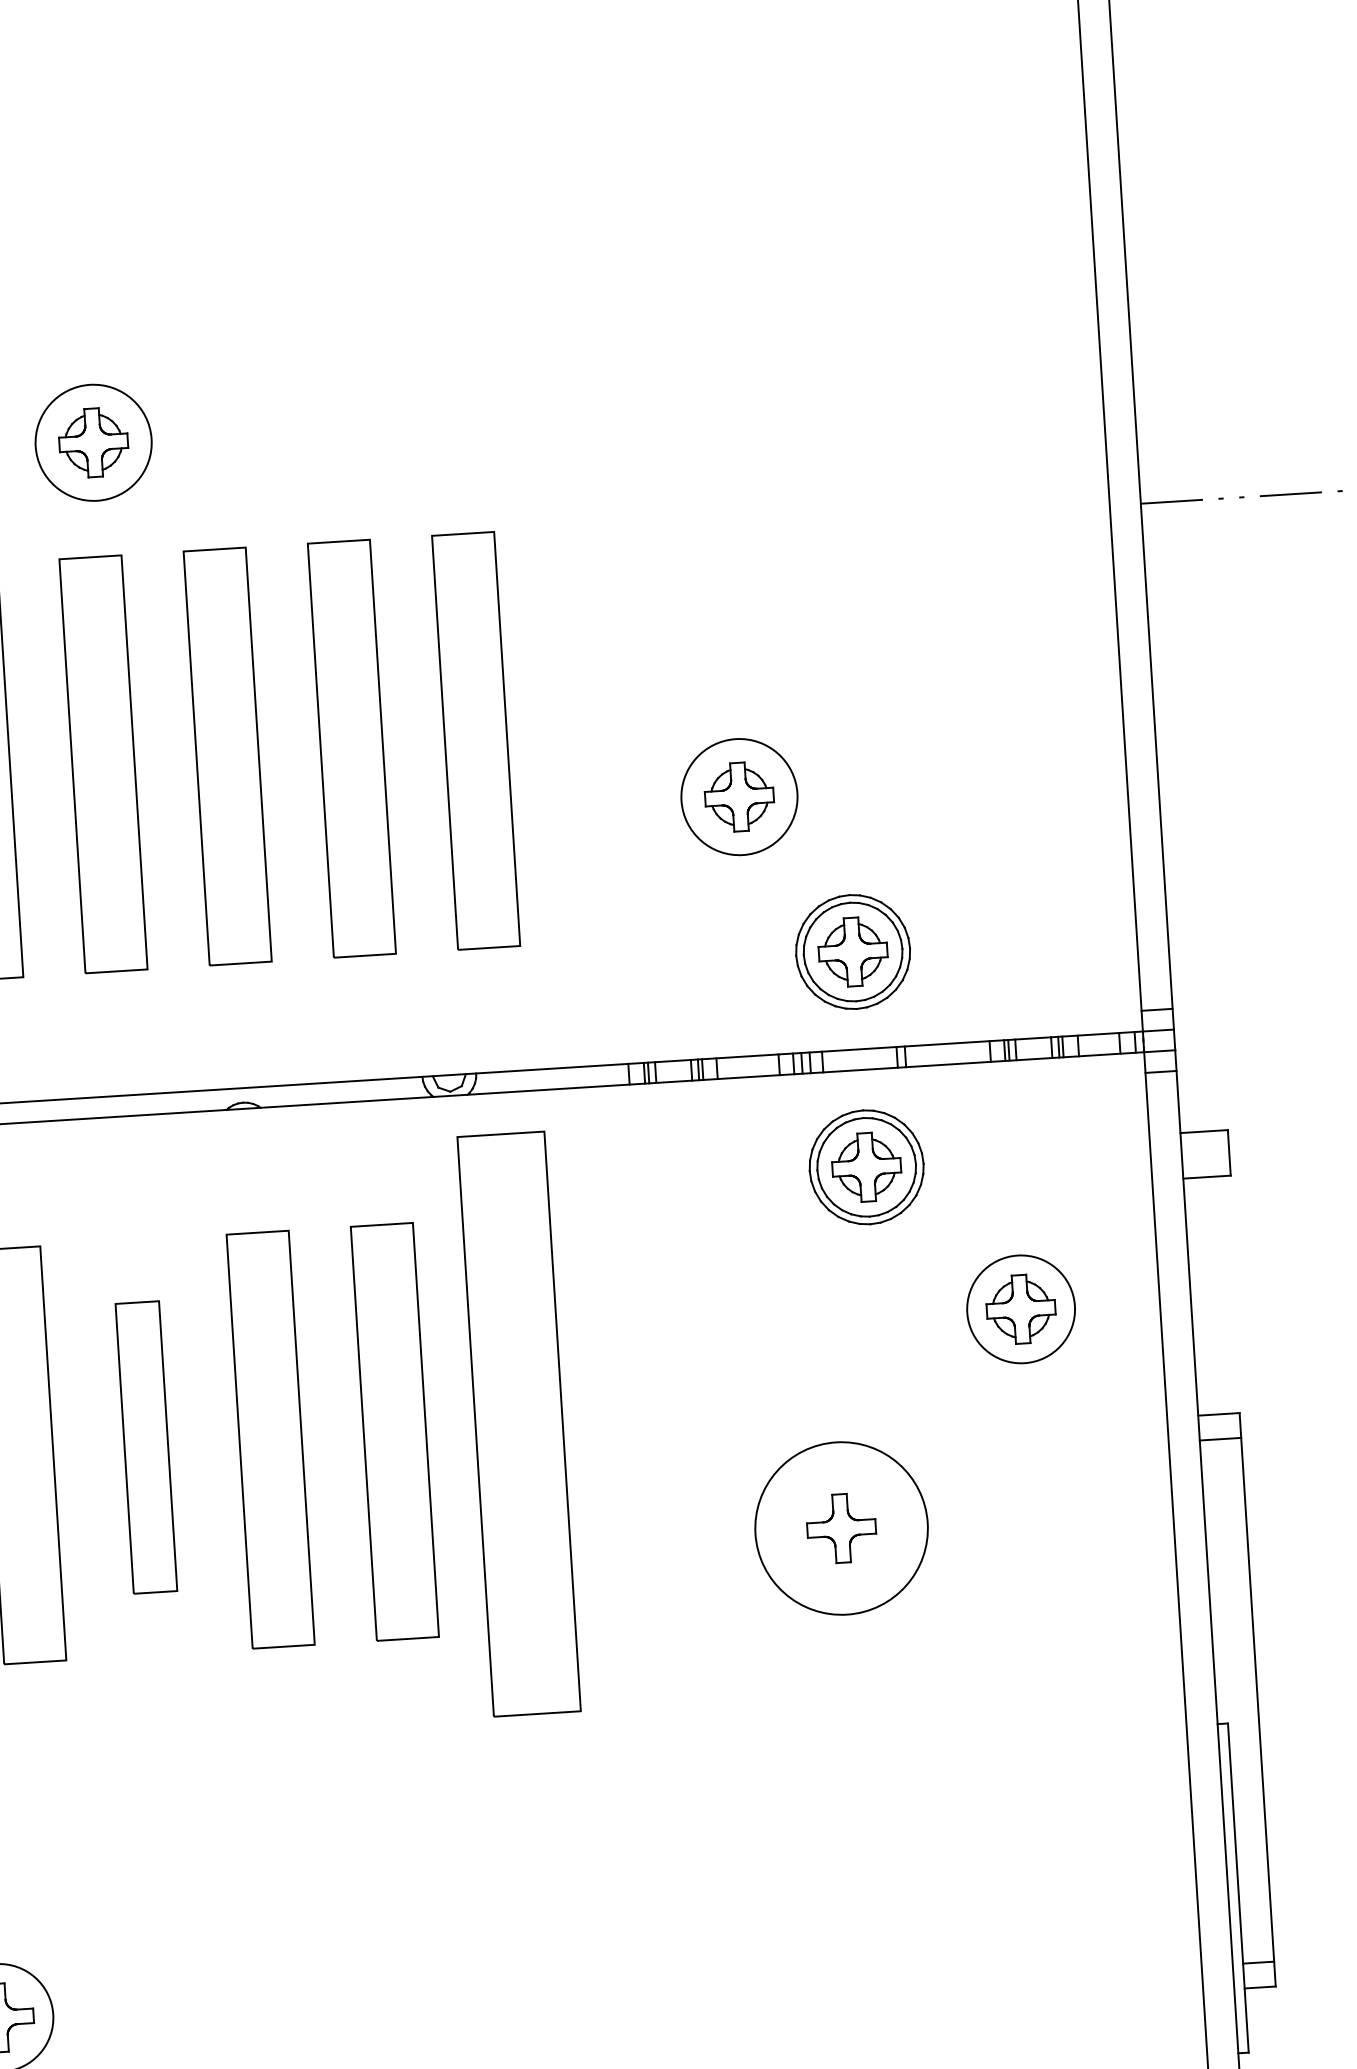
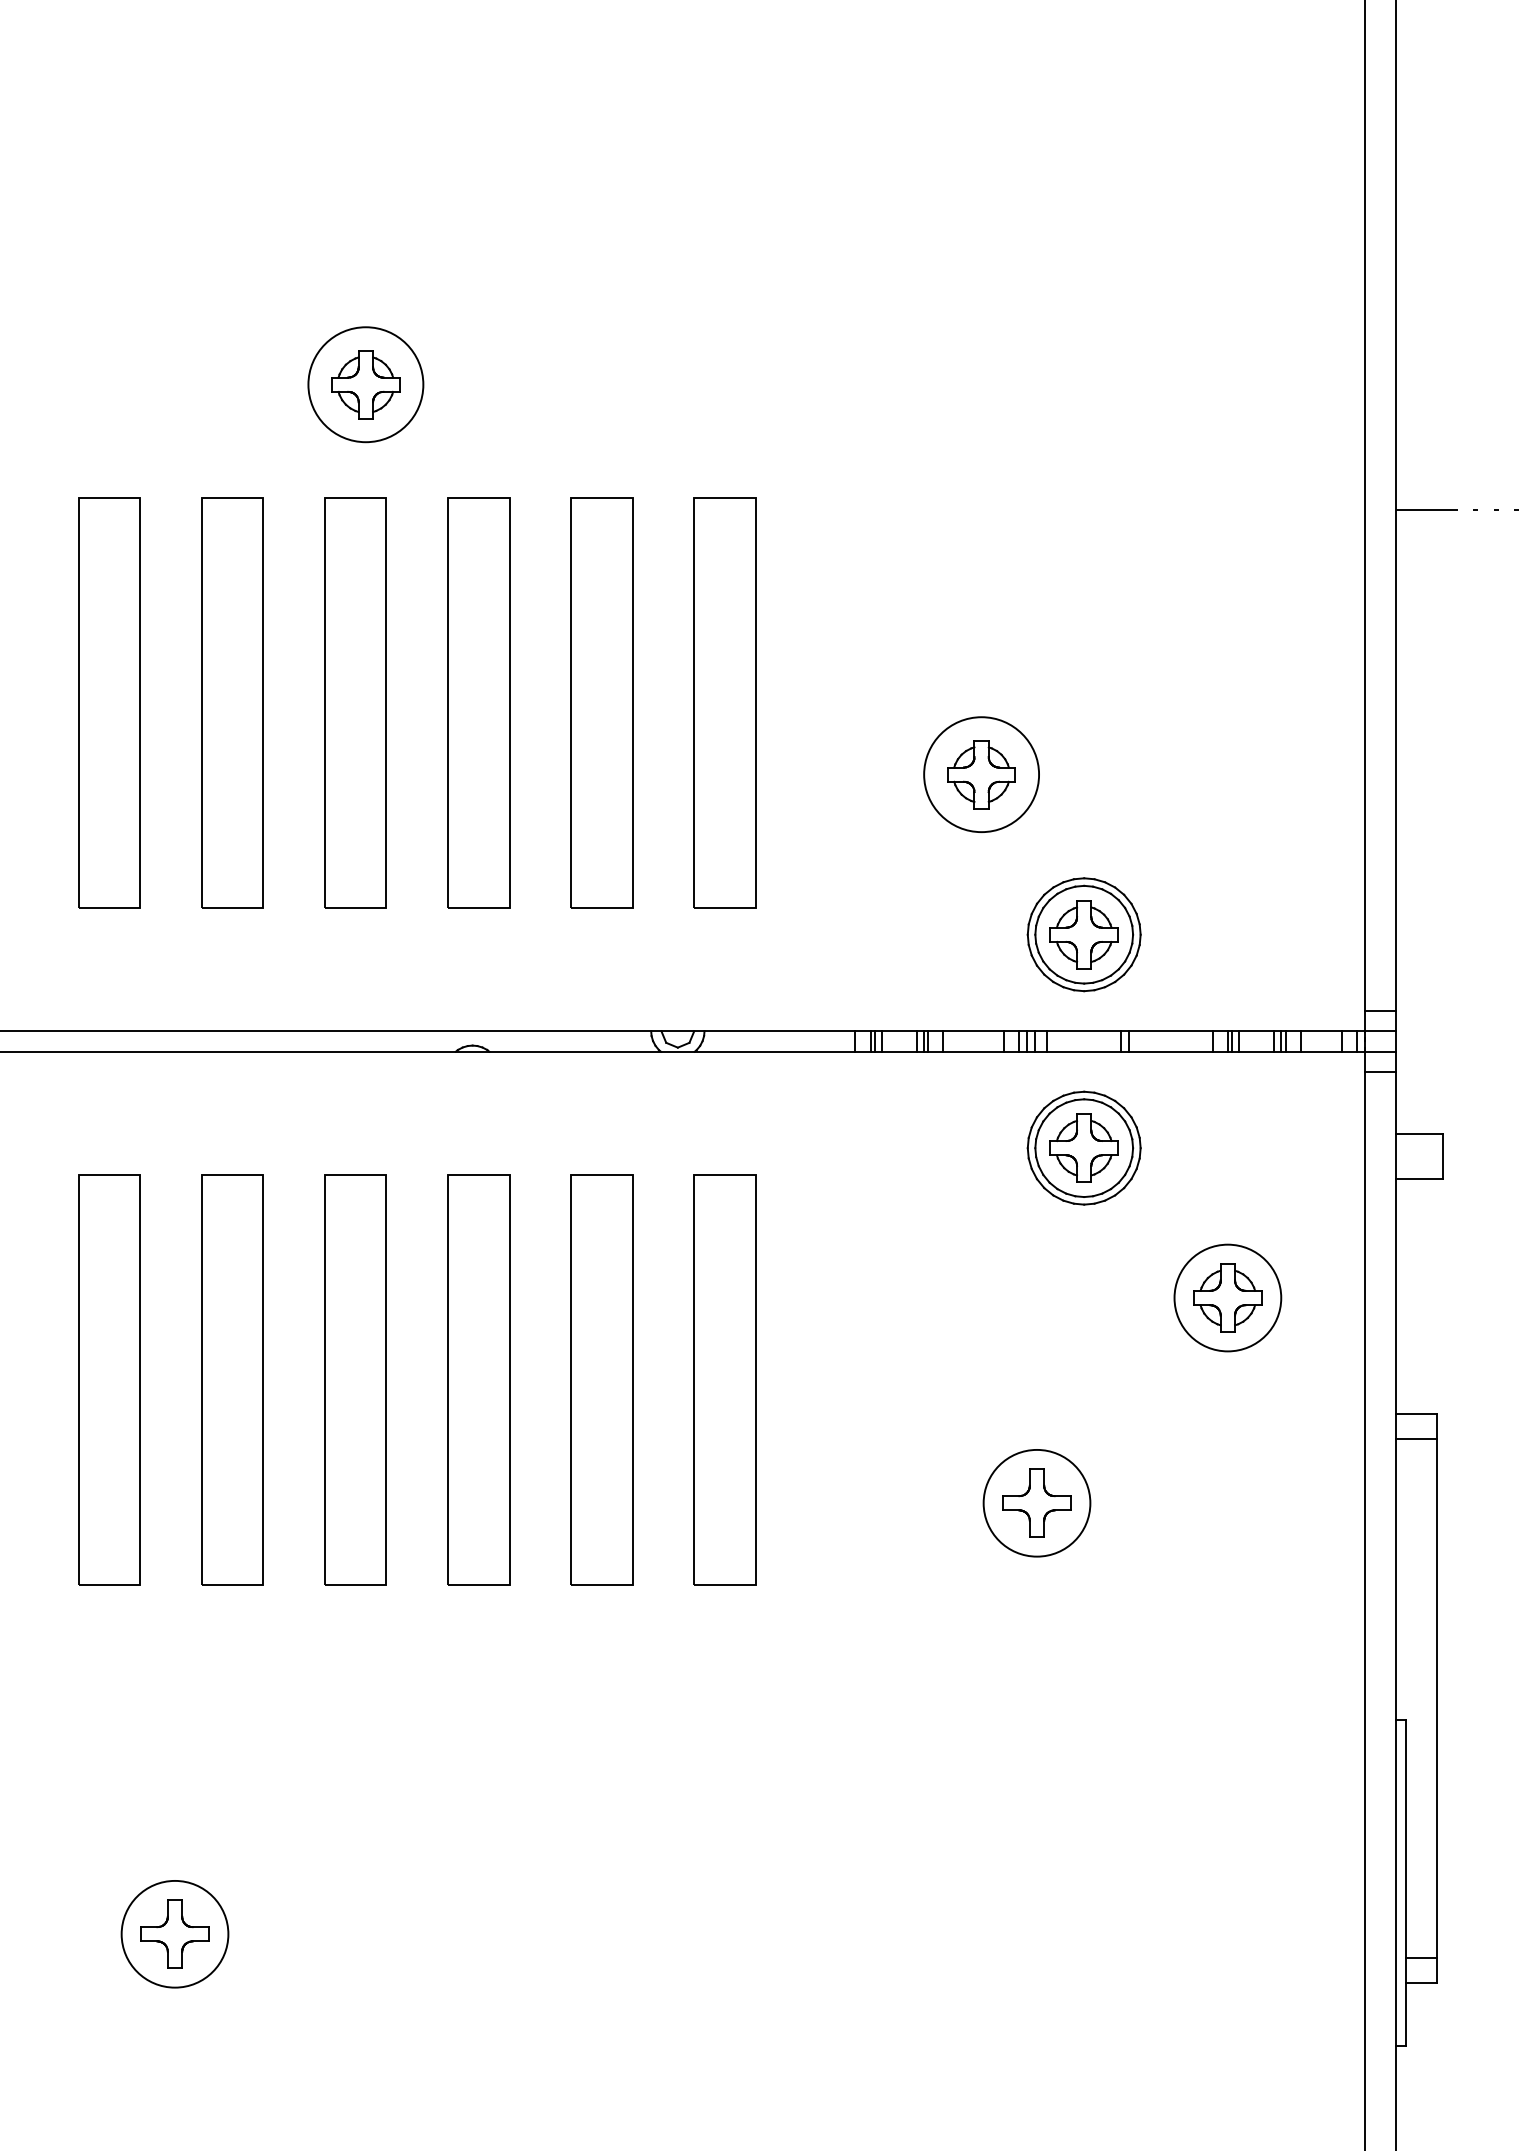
part: (518, 1423) -> (724, 1379), size x0.71
part: (146, 1446) -> (355, 1379), size x1.43
circle: (841, 1527) -> (1036, 1502), size x0.62

